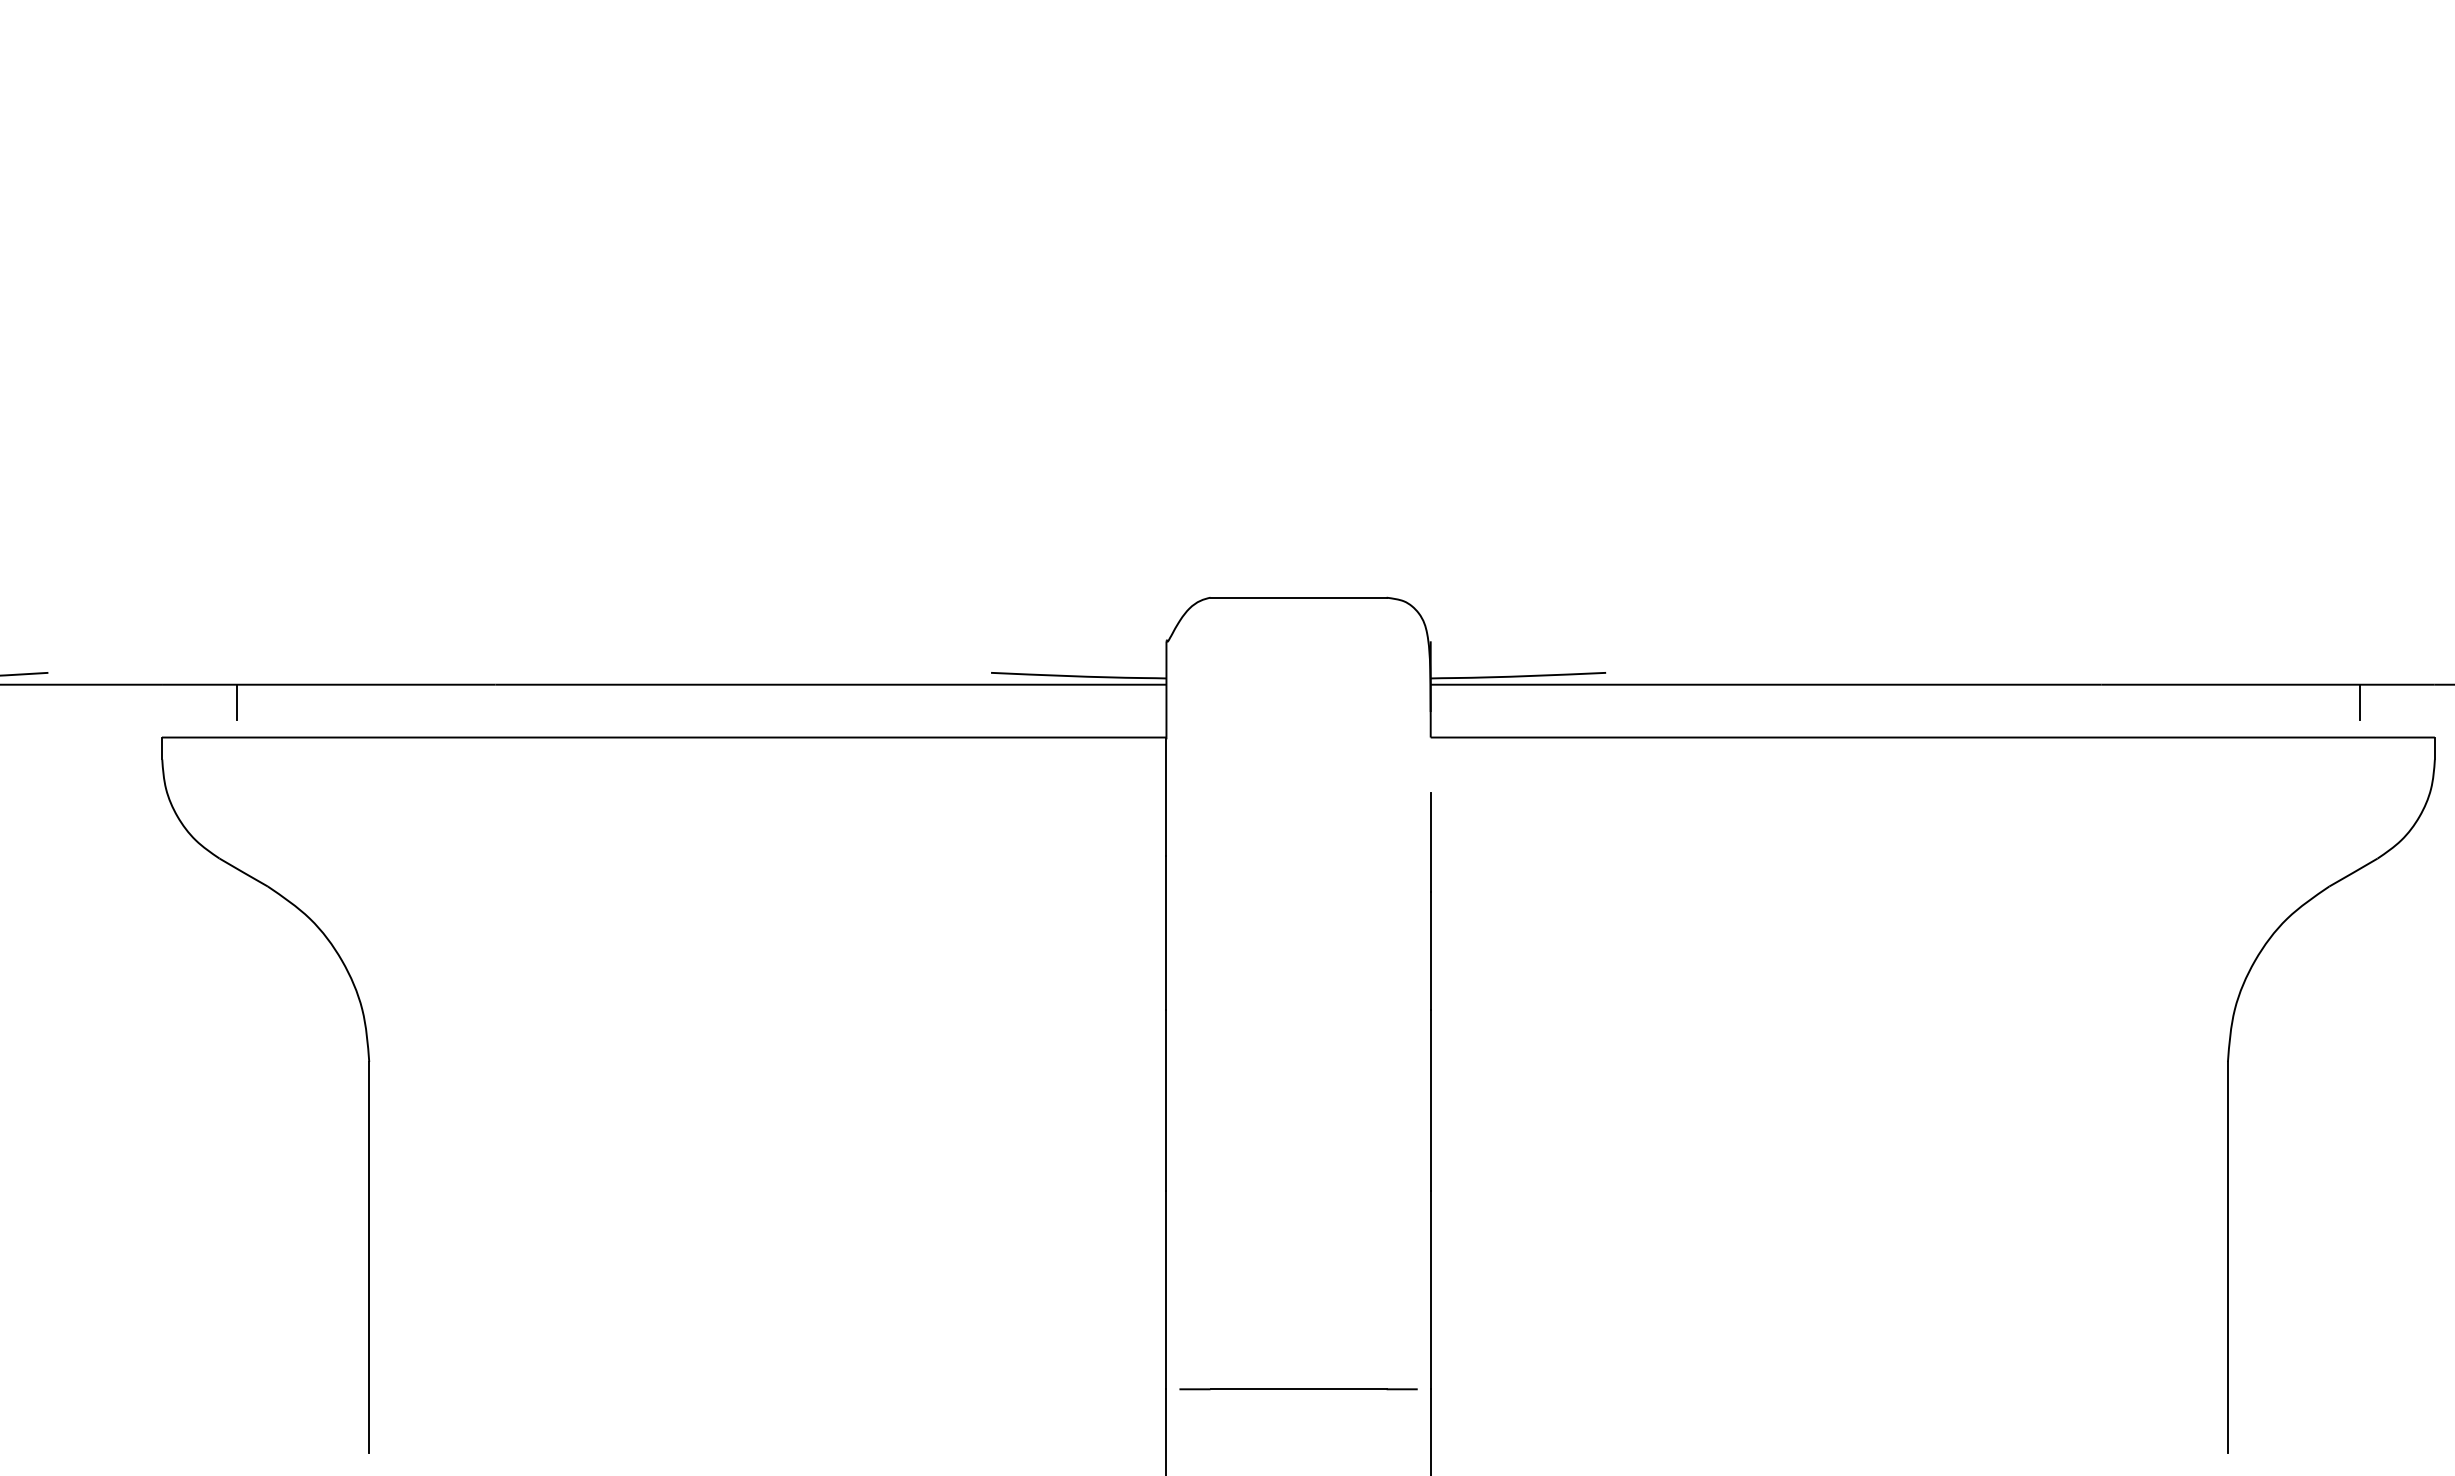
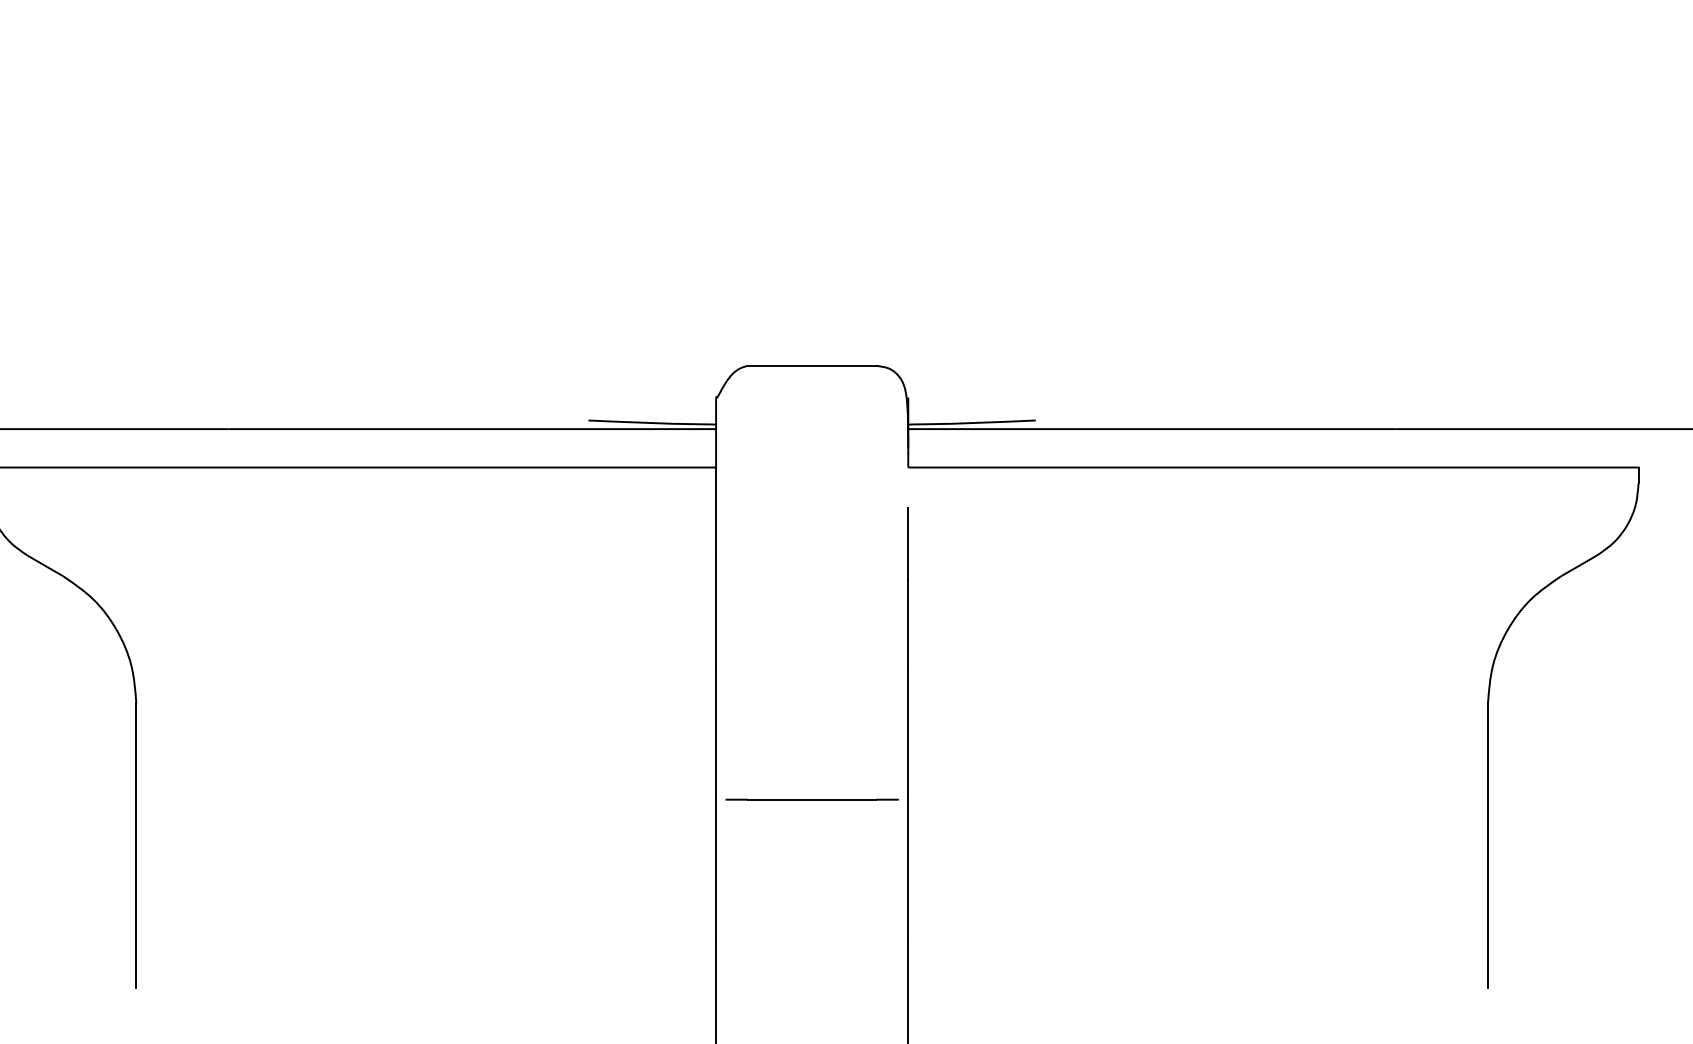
line: (237, 701) -> (40, 441), removed
line: (2360, 701) -> (1584, 441), removed
line: (1298, 1389) -> (812, 799), moved

